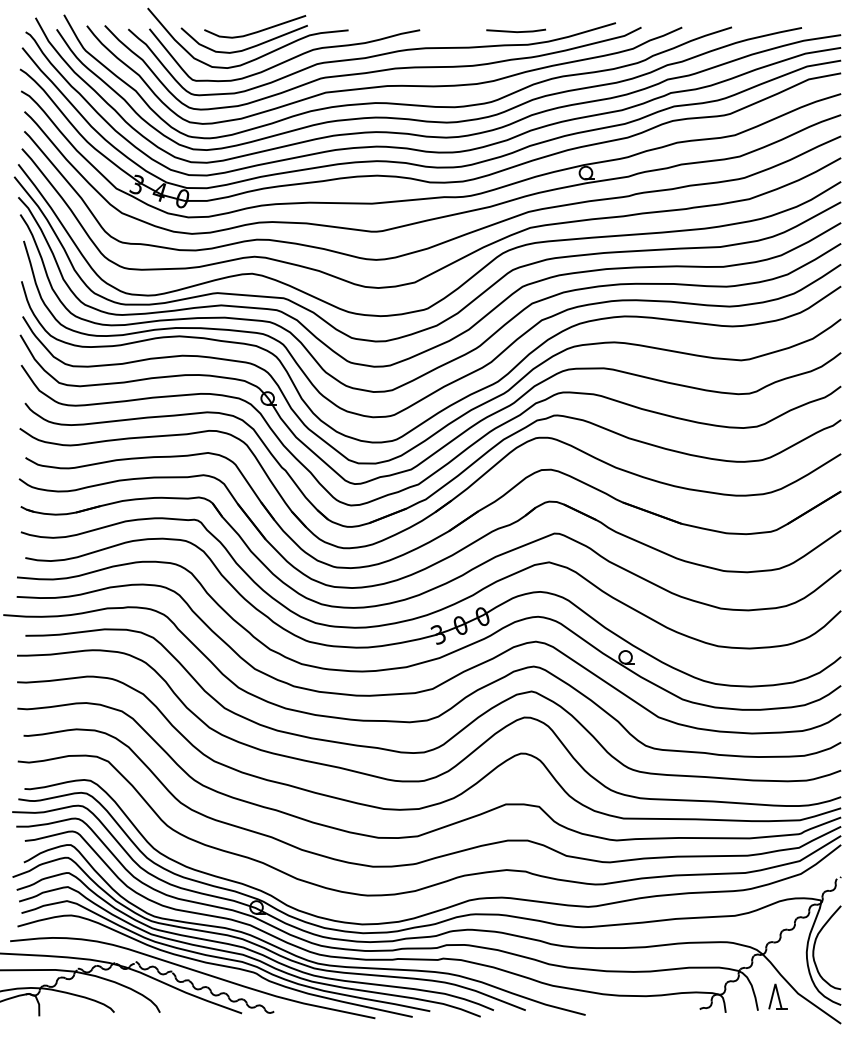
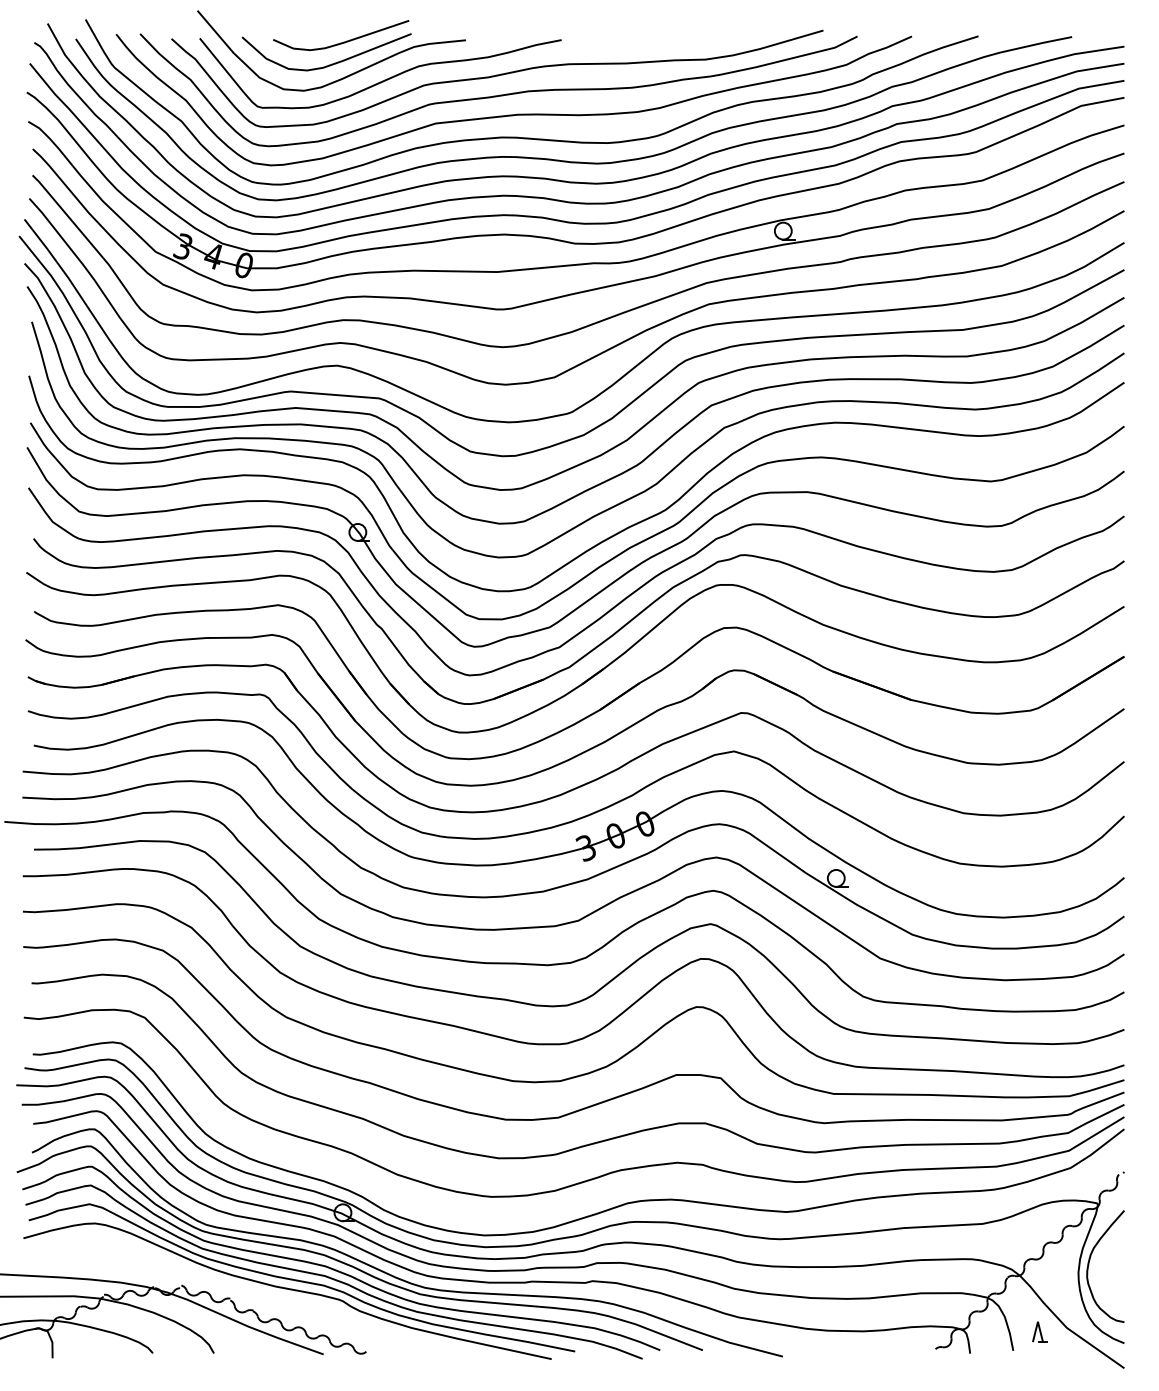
line: (515, 31) -> (689, 41), removed
curve: (194, 971) -> (260, 1298), removed
part: (777, 996) -> (1039, 1331), size x0.6

